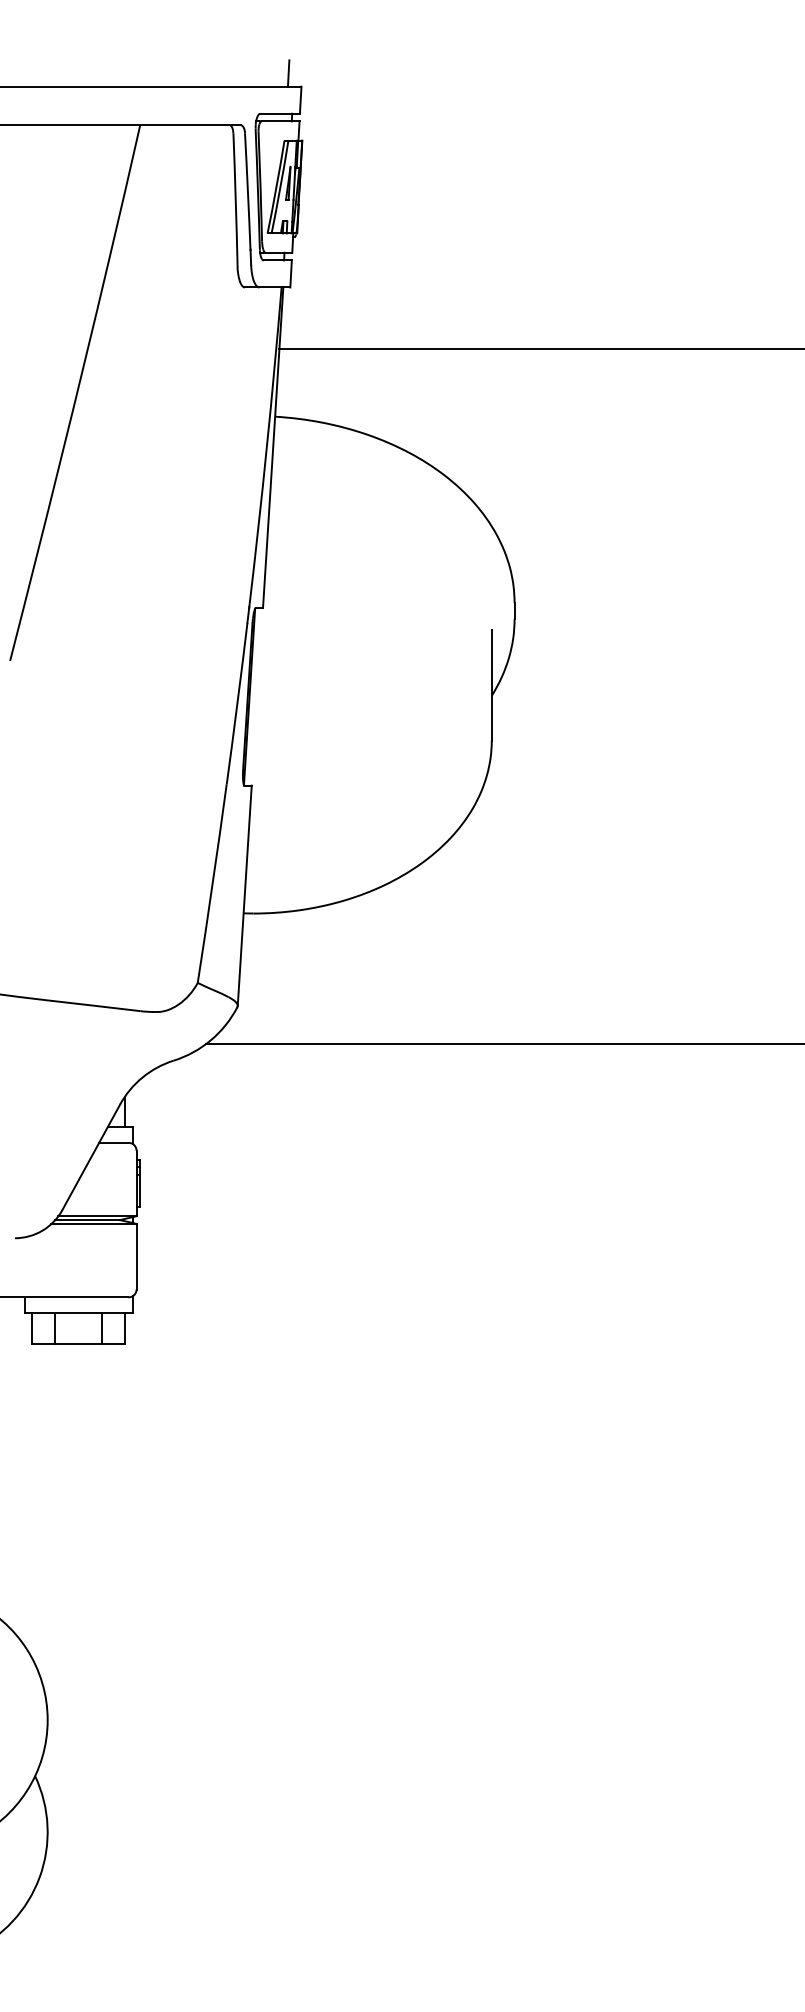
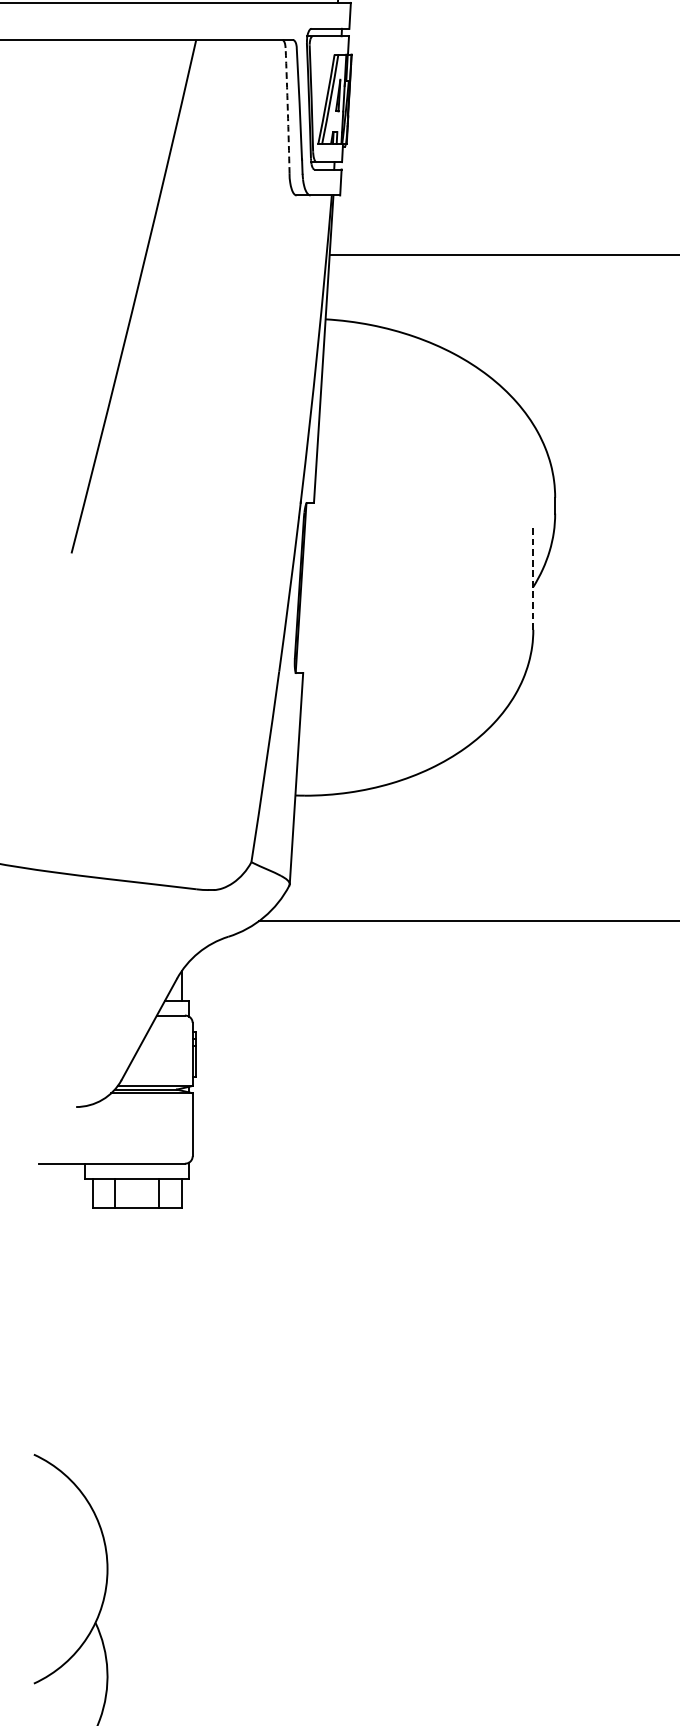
arc: (235, 199) -> (287, 111), solid -> dashed
line: (491, 684) -> (533, 576), solid -> dashed

